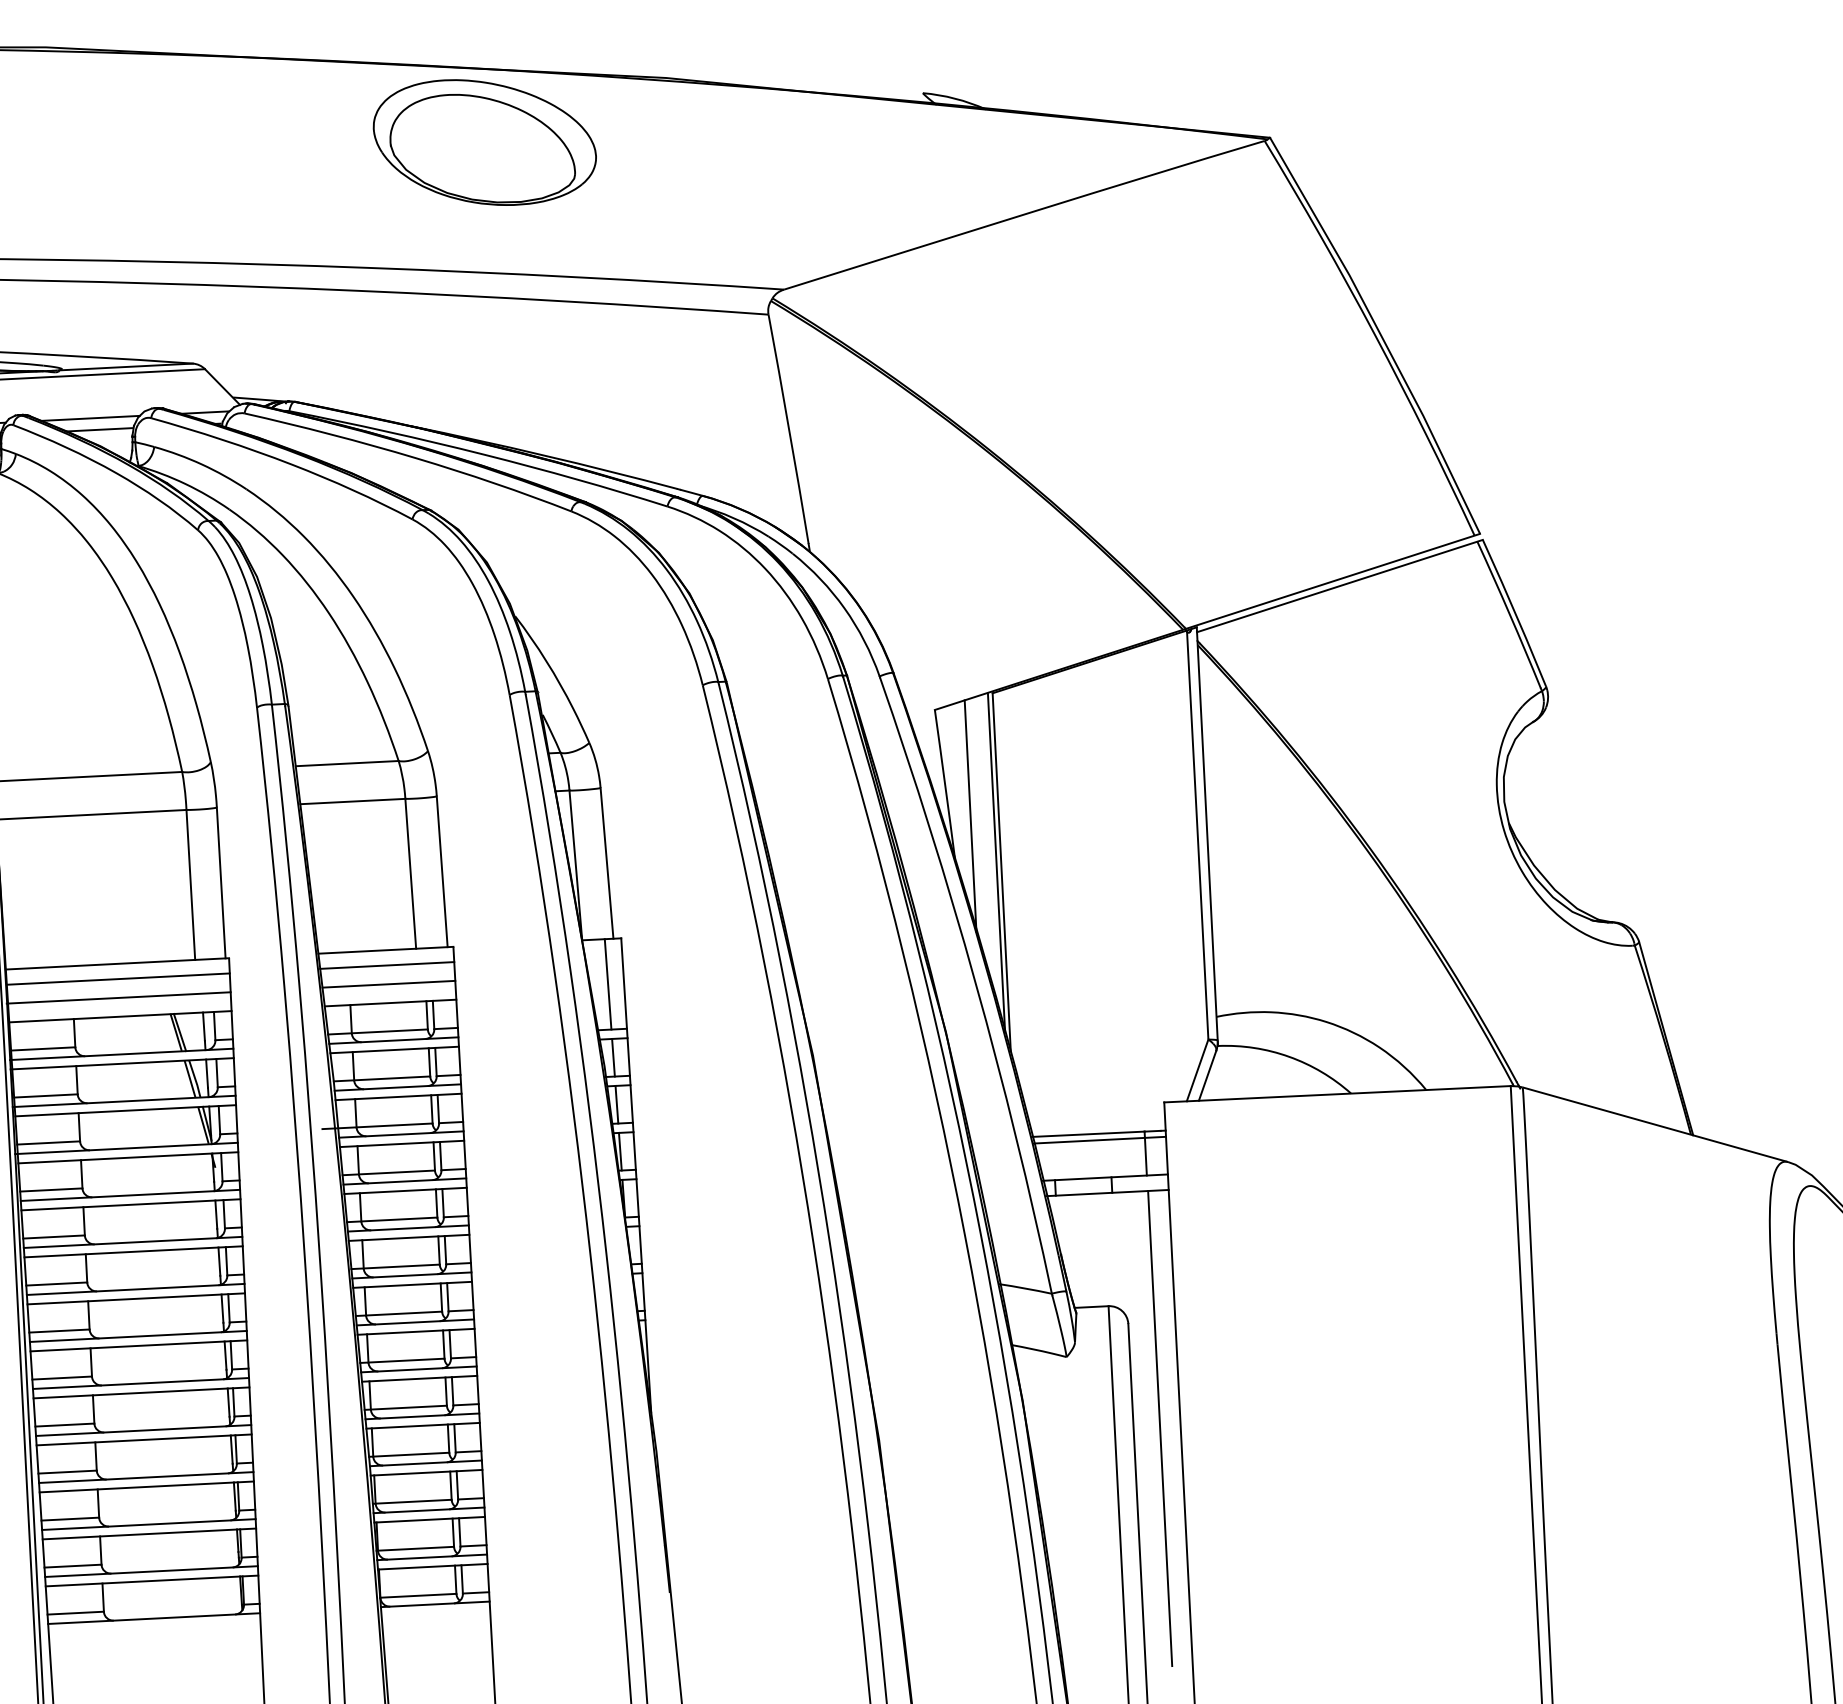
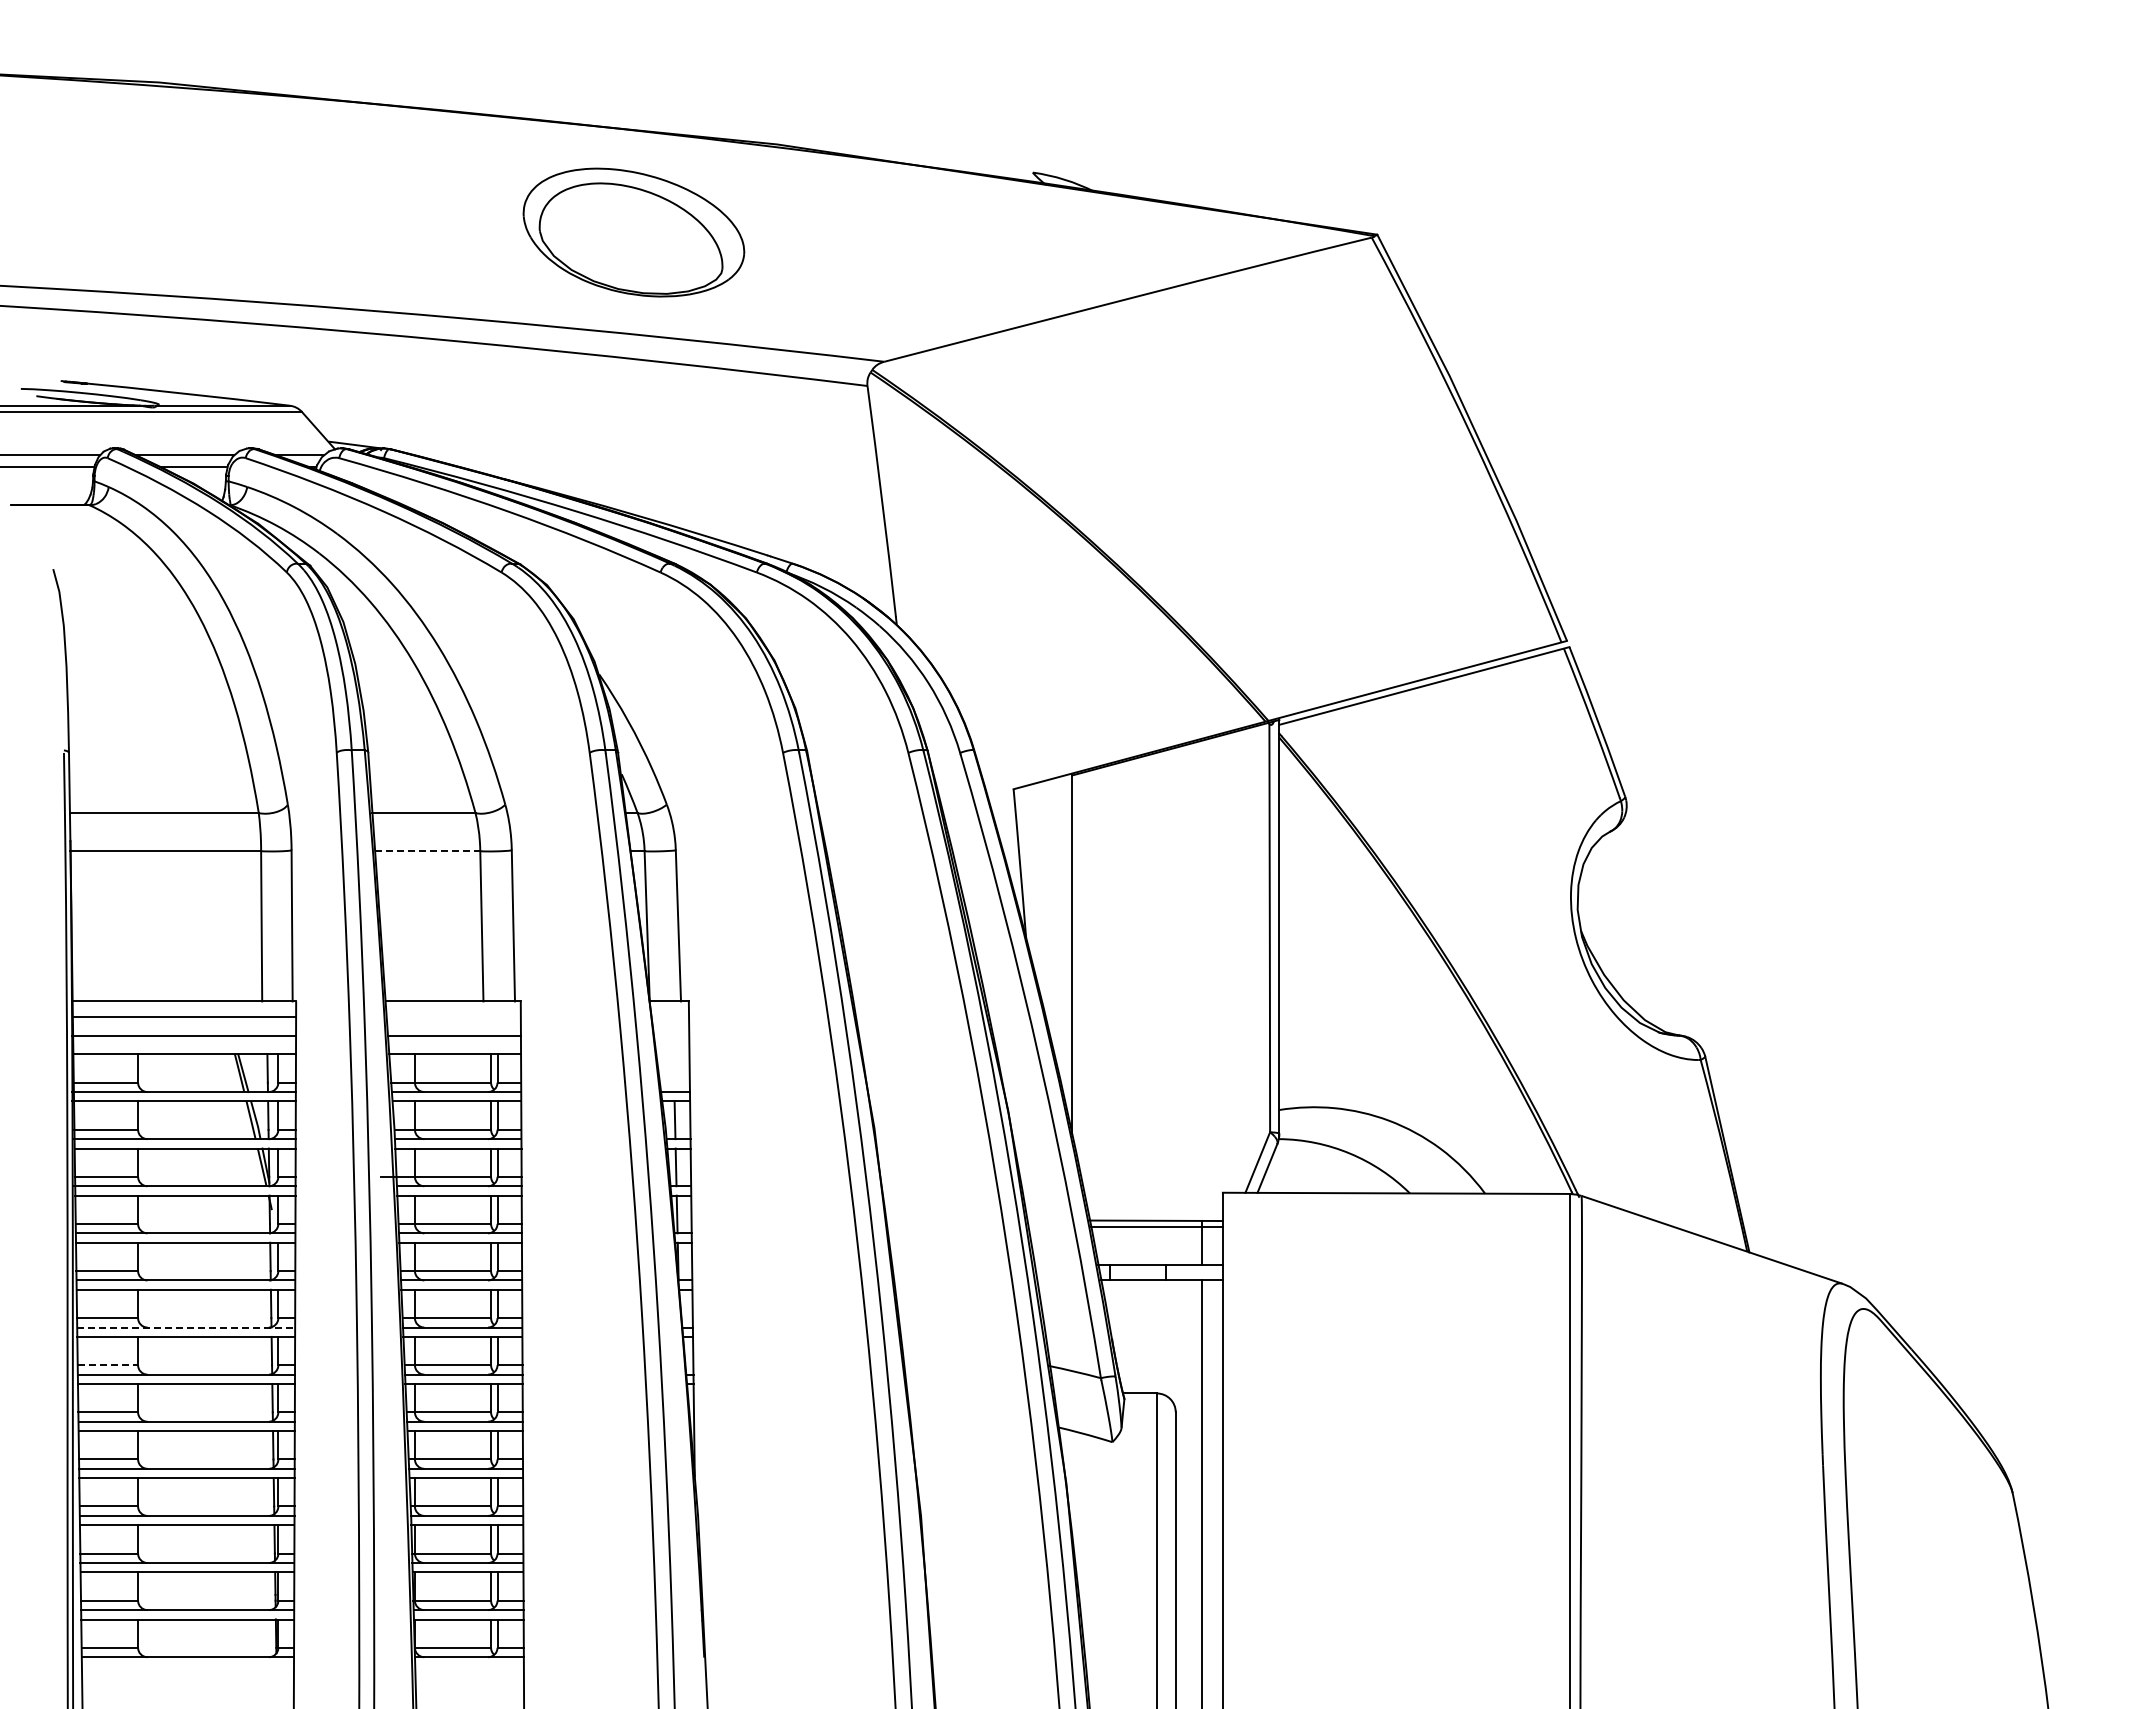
part: (484, 142) -> (633, 232), moved
line: (352, 801) -> (427, 851), solid -> dashed
line: (970, 816) -> (1043, 897), removed
line: (996, 862) -> (1067, 944), removed
line: (386, 965) -> (453, 1016), removed
line: (608, 984) -> (673, 1046), removed
line: (136, 1289) -> (186, 1327), solid -> dashed
line: (60, 1331) -> (108, 1365), solid -> dashed

